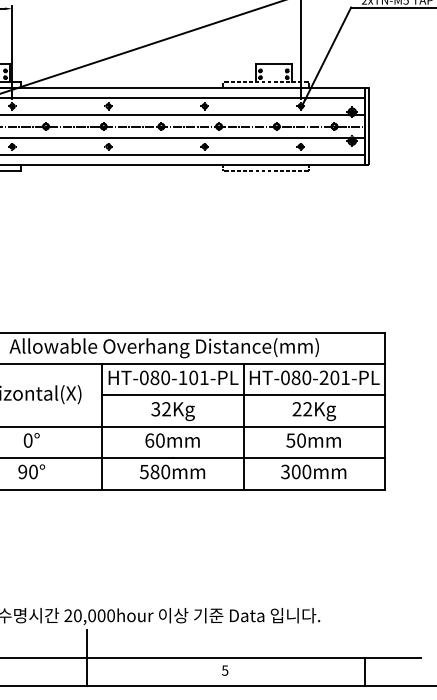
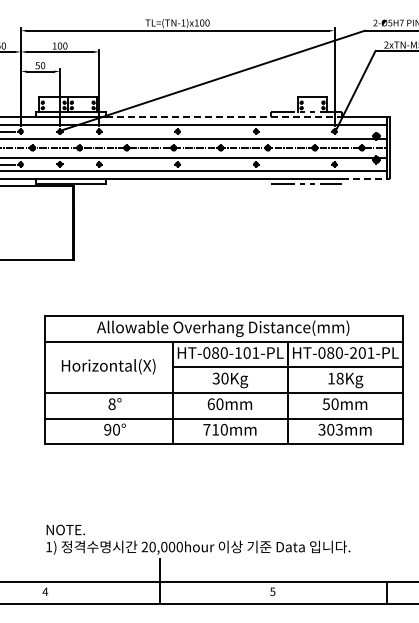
line: (164, 87) -> (223, 116), solid -> dashed
line: (337, 165) -> (364, 179), solid -> dashed
text: (165, 409) -> (224, 378), 32Kg -> 30Kg
text: (302, 409) -> (335, 378), 22Kg -> 18Kg
text: (27, 440) -> (111, 404), 0° -> 8°
text: (150, 471) -> (211, 429), 580mm -> 710mm
text: (306, 471) -> (339, 429), 300mm -> 303mm

